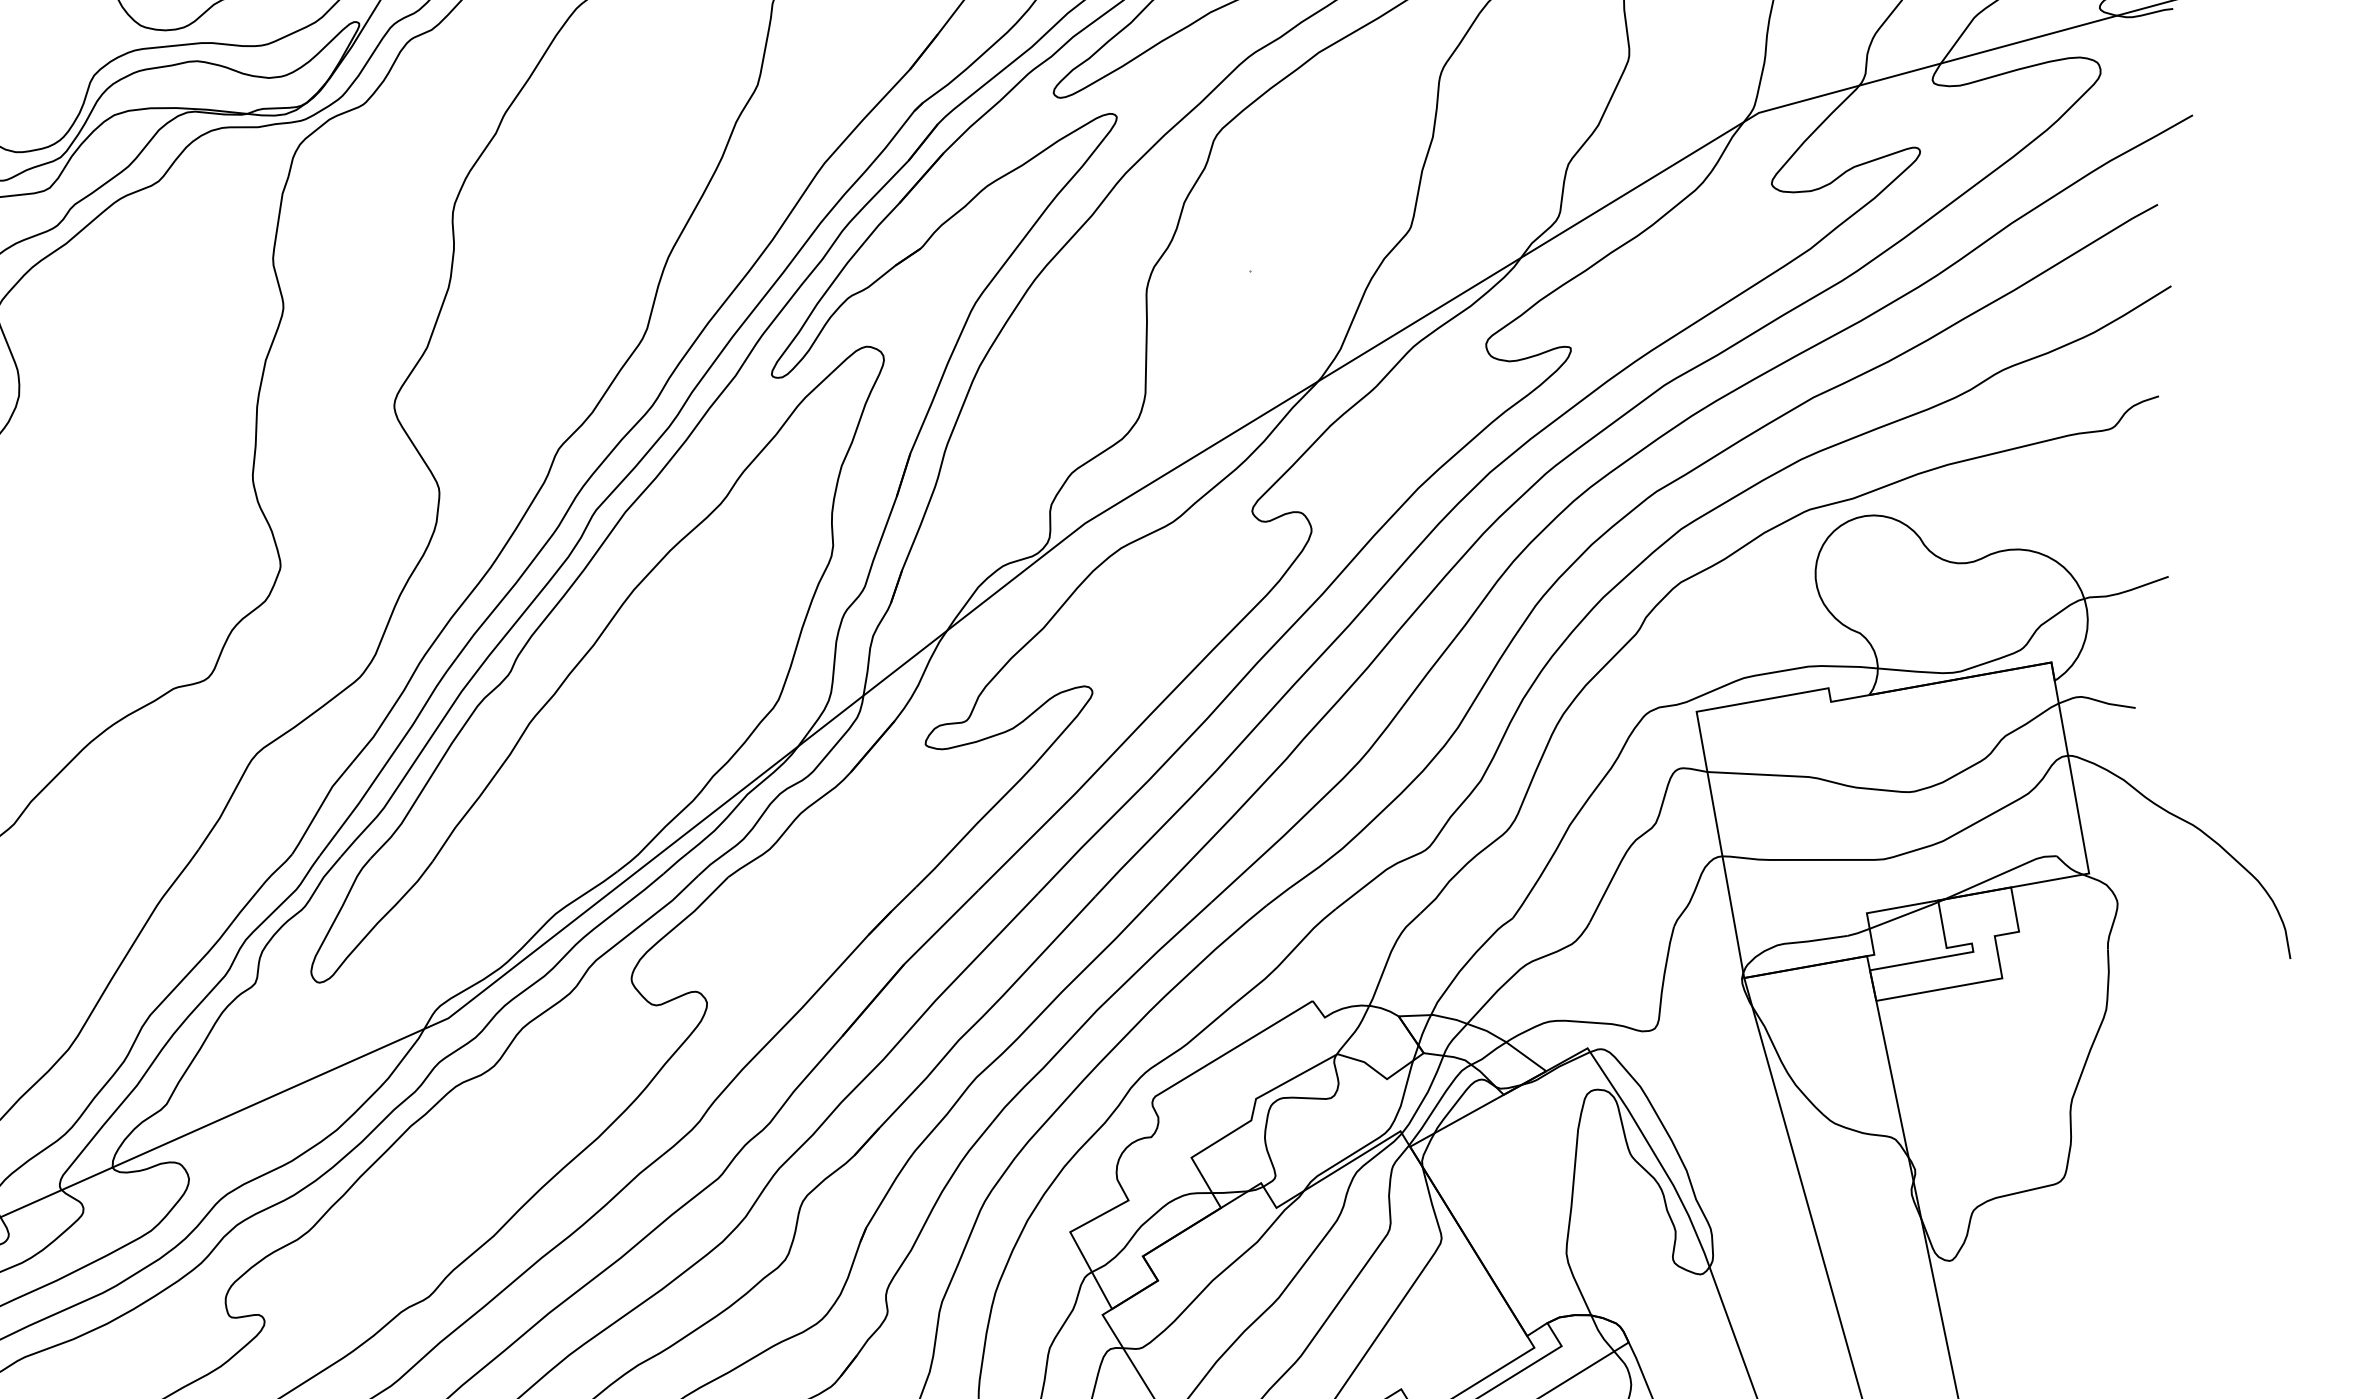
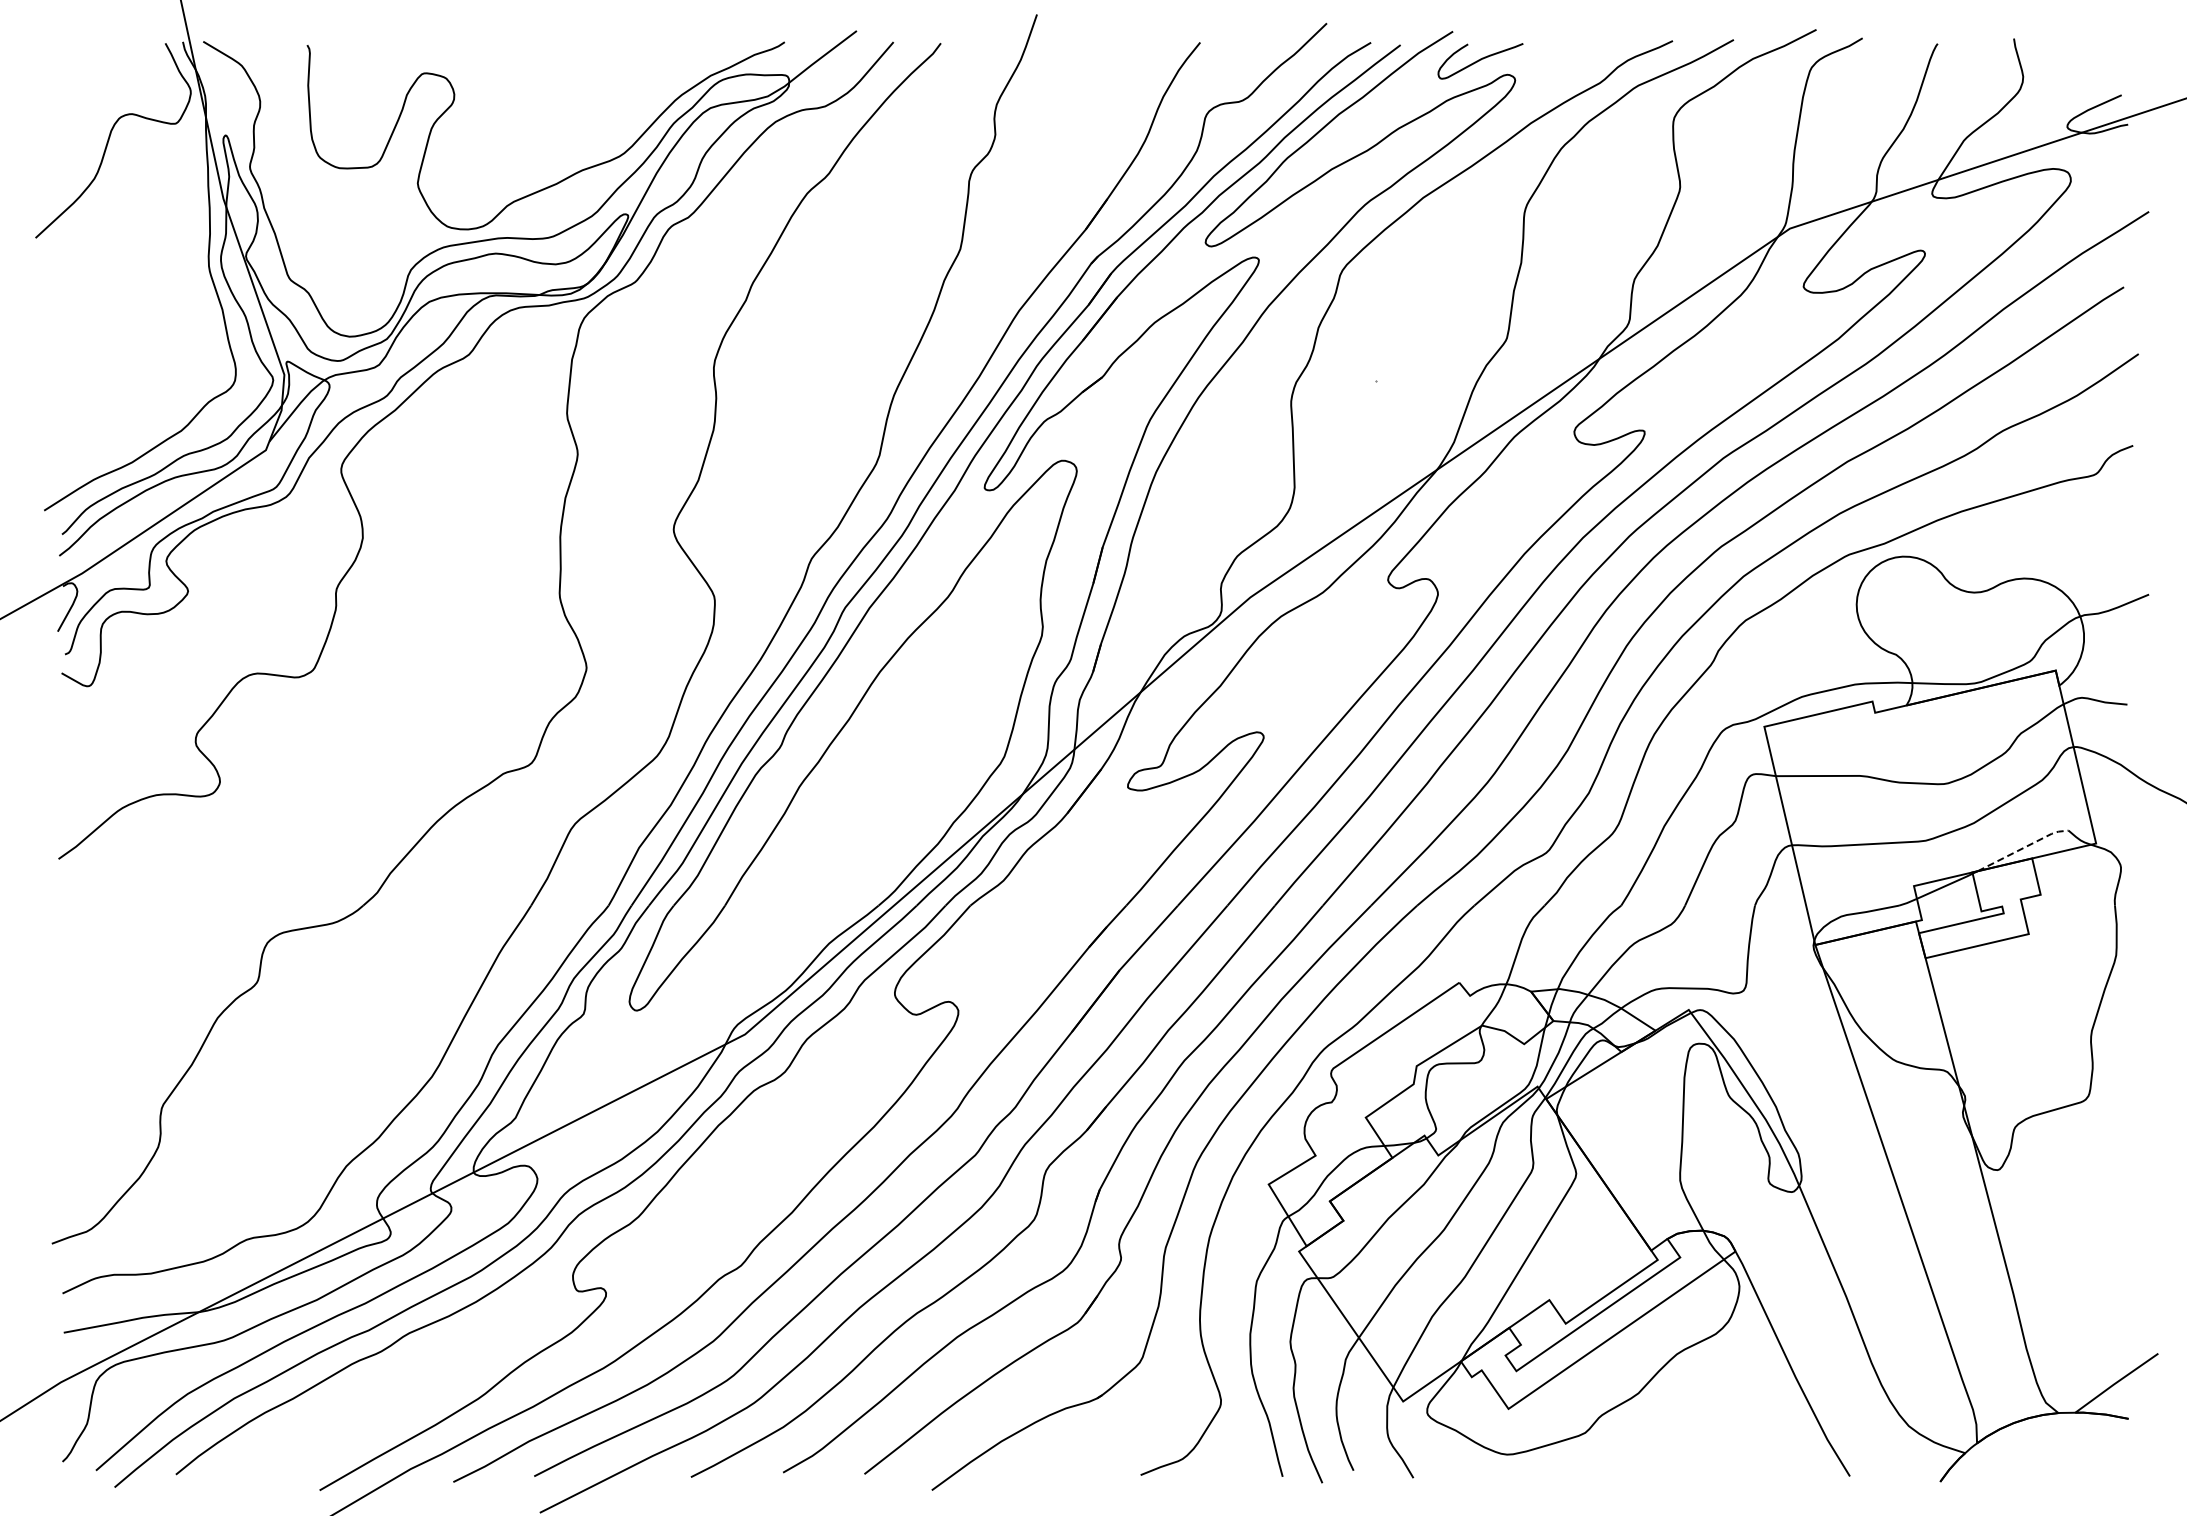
line: (2002, 873) -> (2024, 847), solid -> dashed

